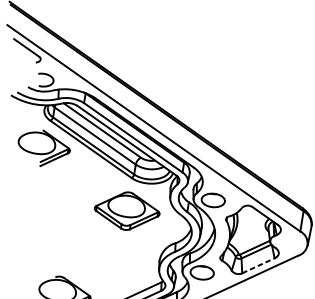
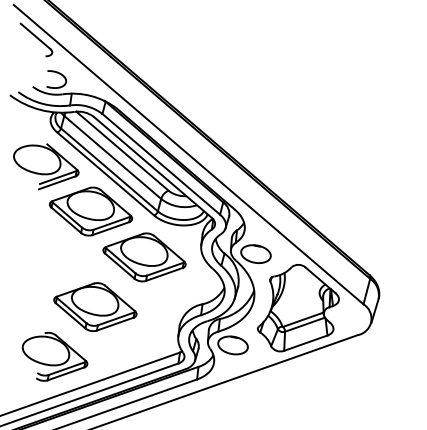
part: (82, 179) -> (91, 211), added
part: (92, 253) -> (95, 307), added
line: (258, 266) -> (305, 343), dashed -> solid

